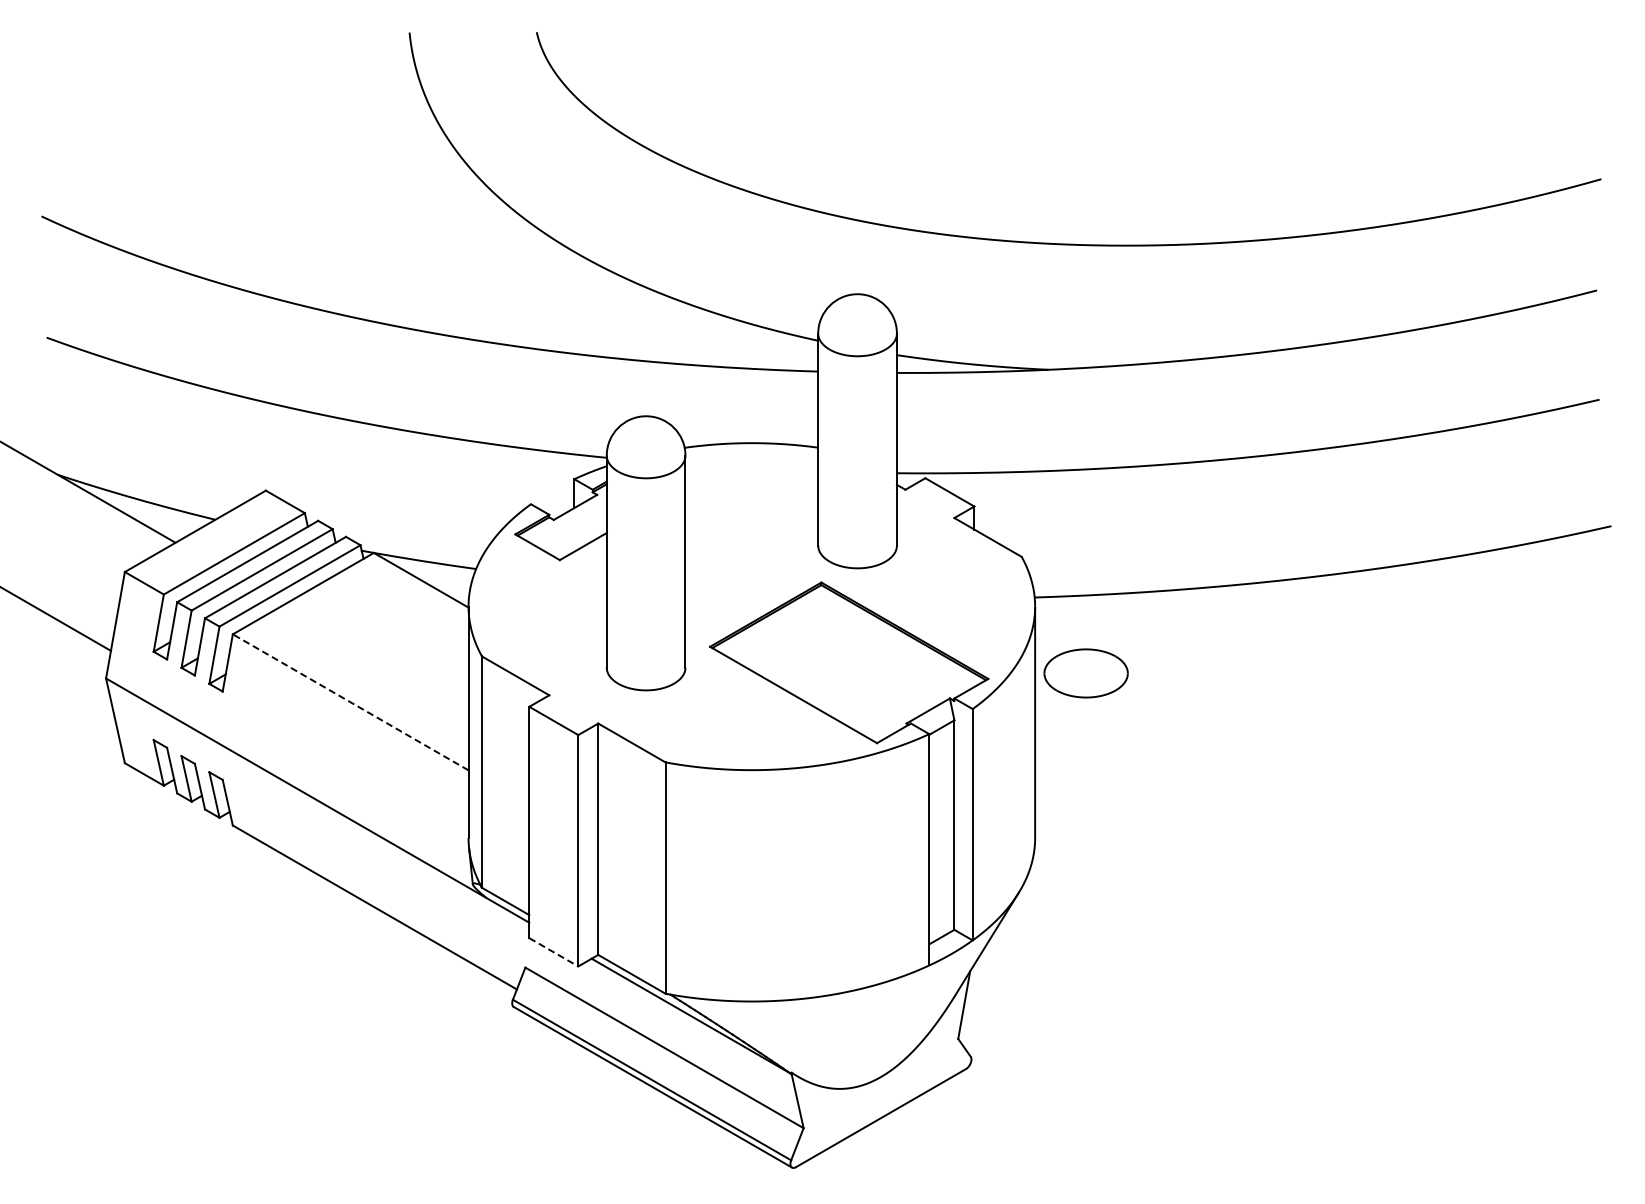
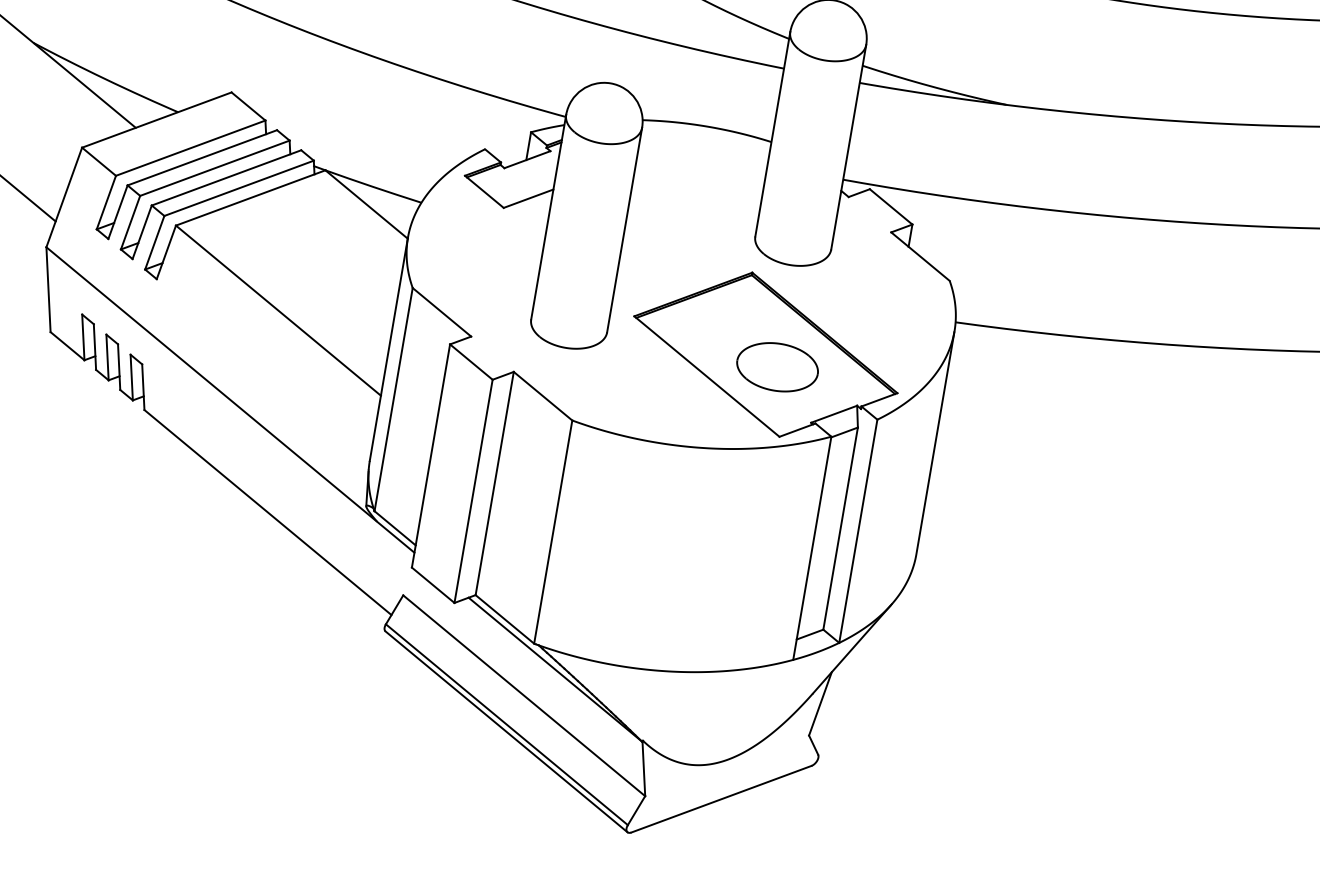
part: (1085, 673) -> (776, 367), moved
line: (350, 702) -> (278, 310), dashed -> solid
line: (554, 952) -> (433, 585), dashed -> solid

